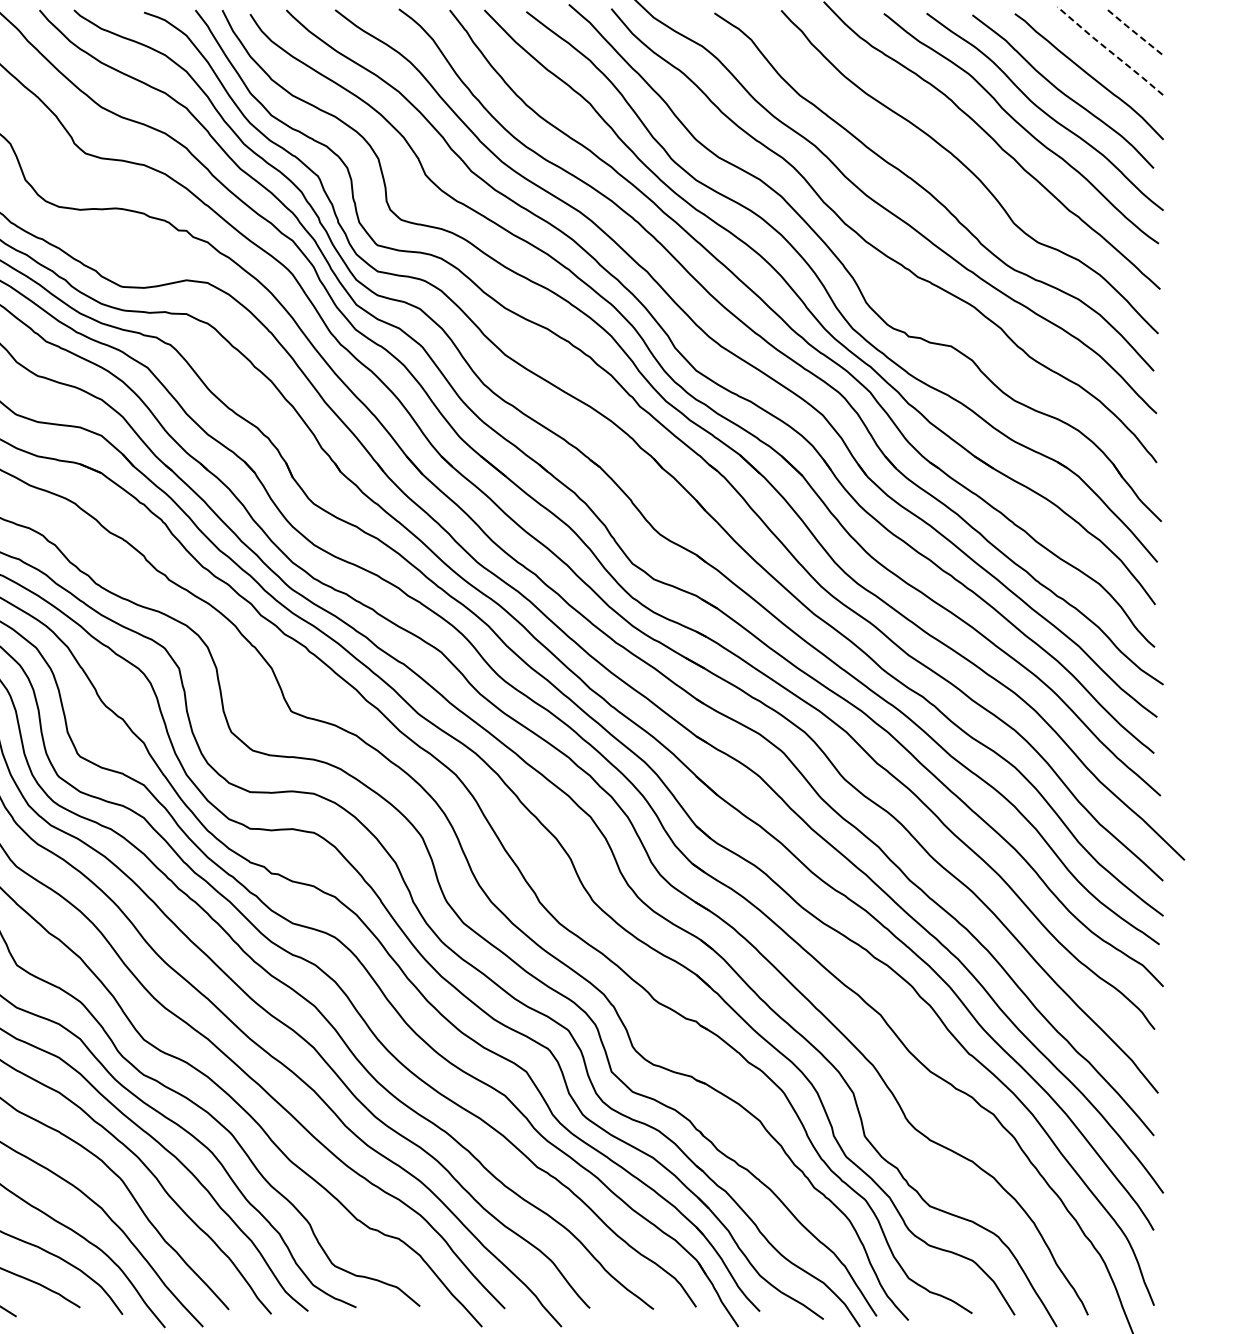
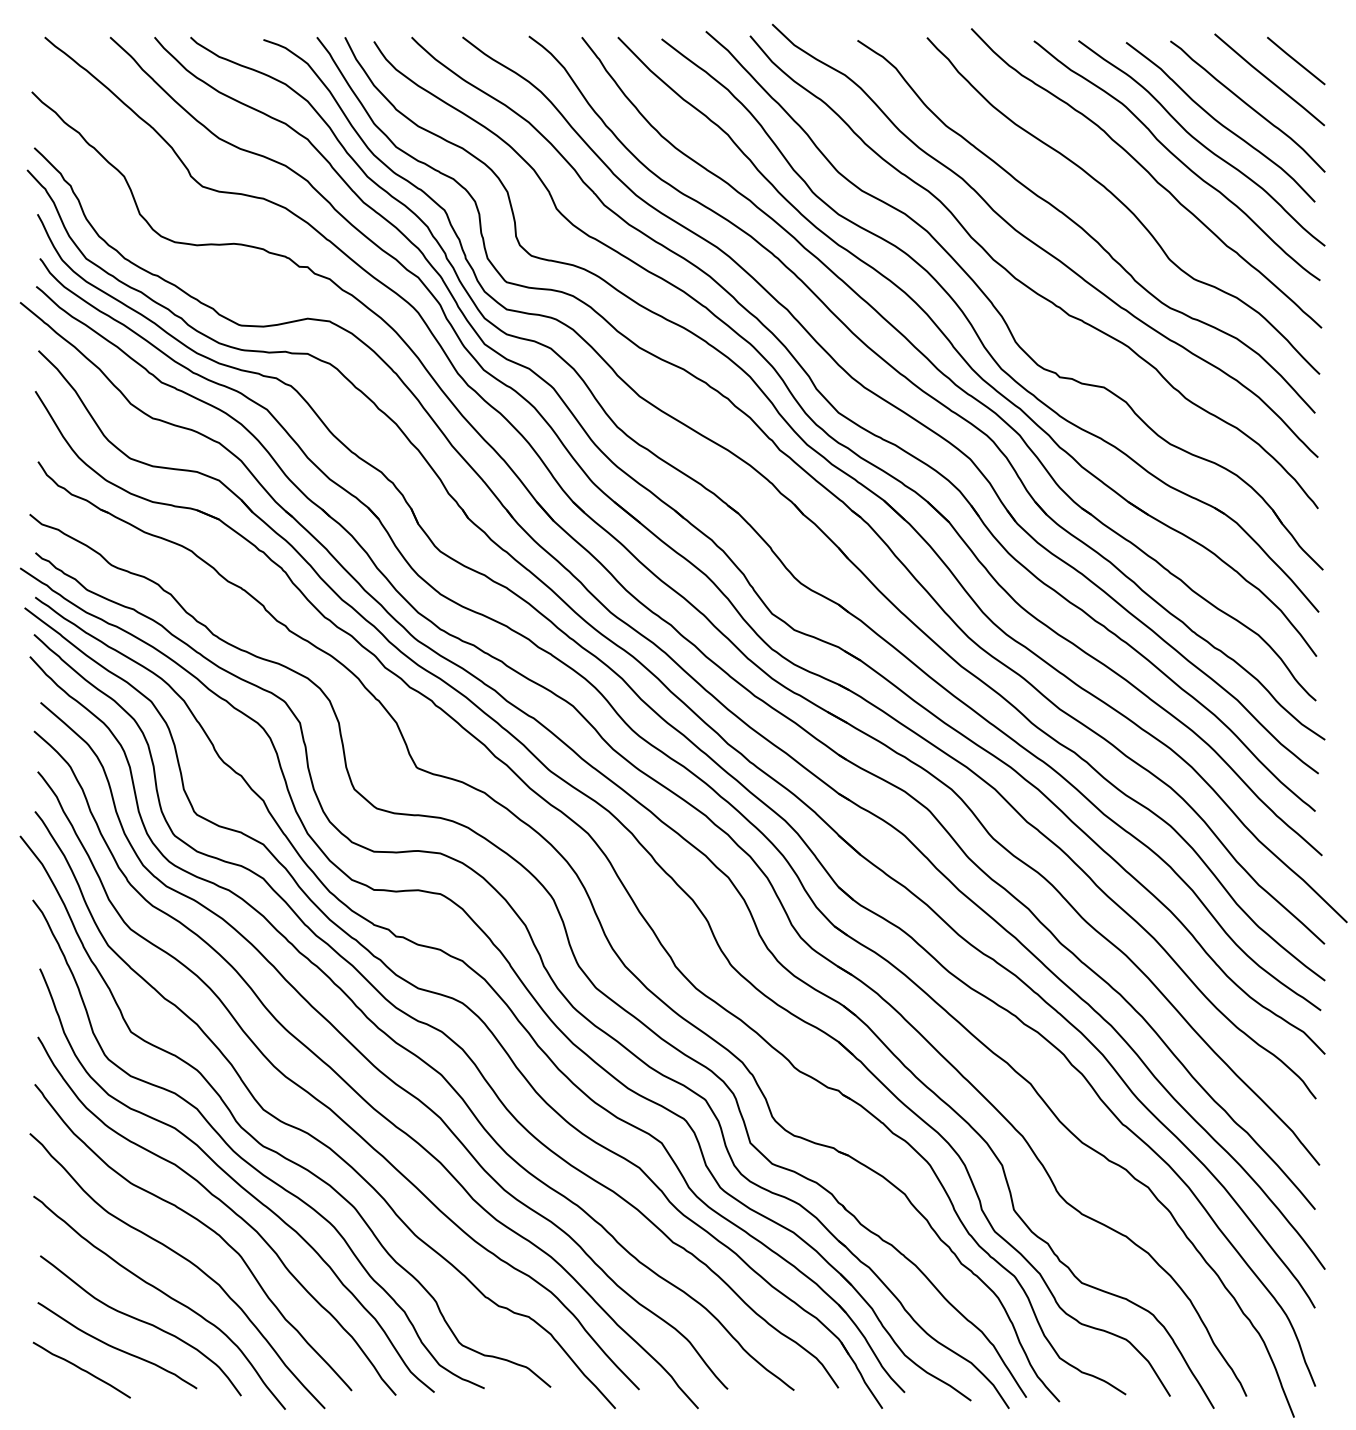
line: (1135, 33) -> (1295, 61), dashed -> solid
line: (1110, 50) -> (1269, 79), dashed -> solid

